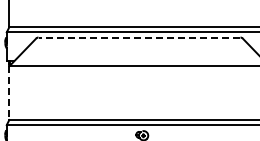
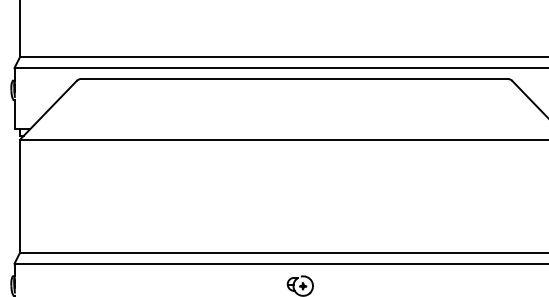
line: (139, 37) -> (294, 78), dashed -> solid
line: (9, 93) -> (20, 197), dashed -> solid

